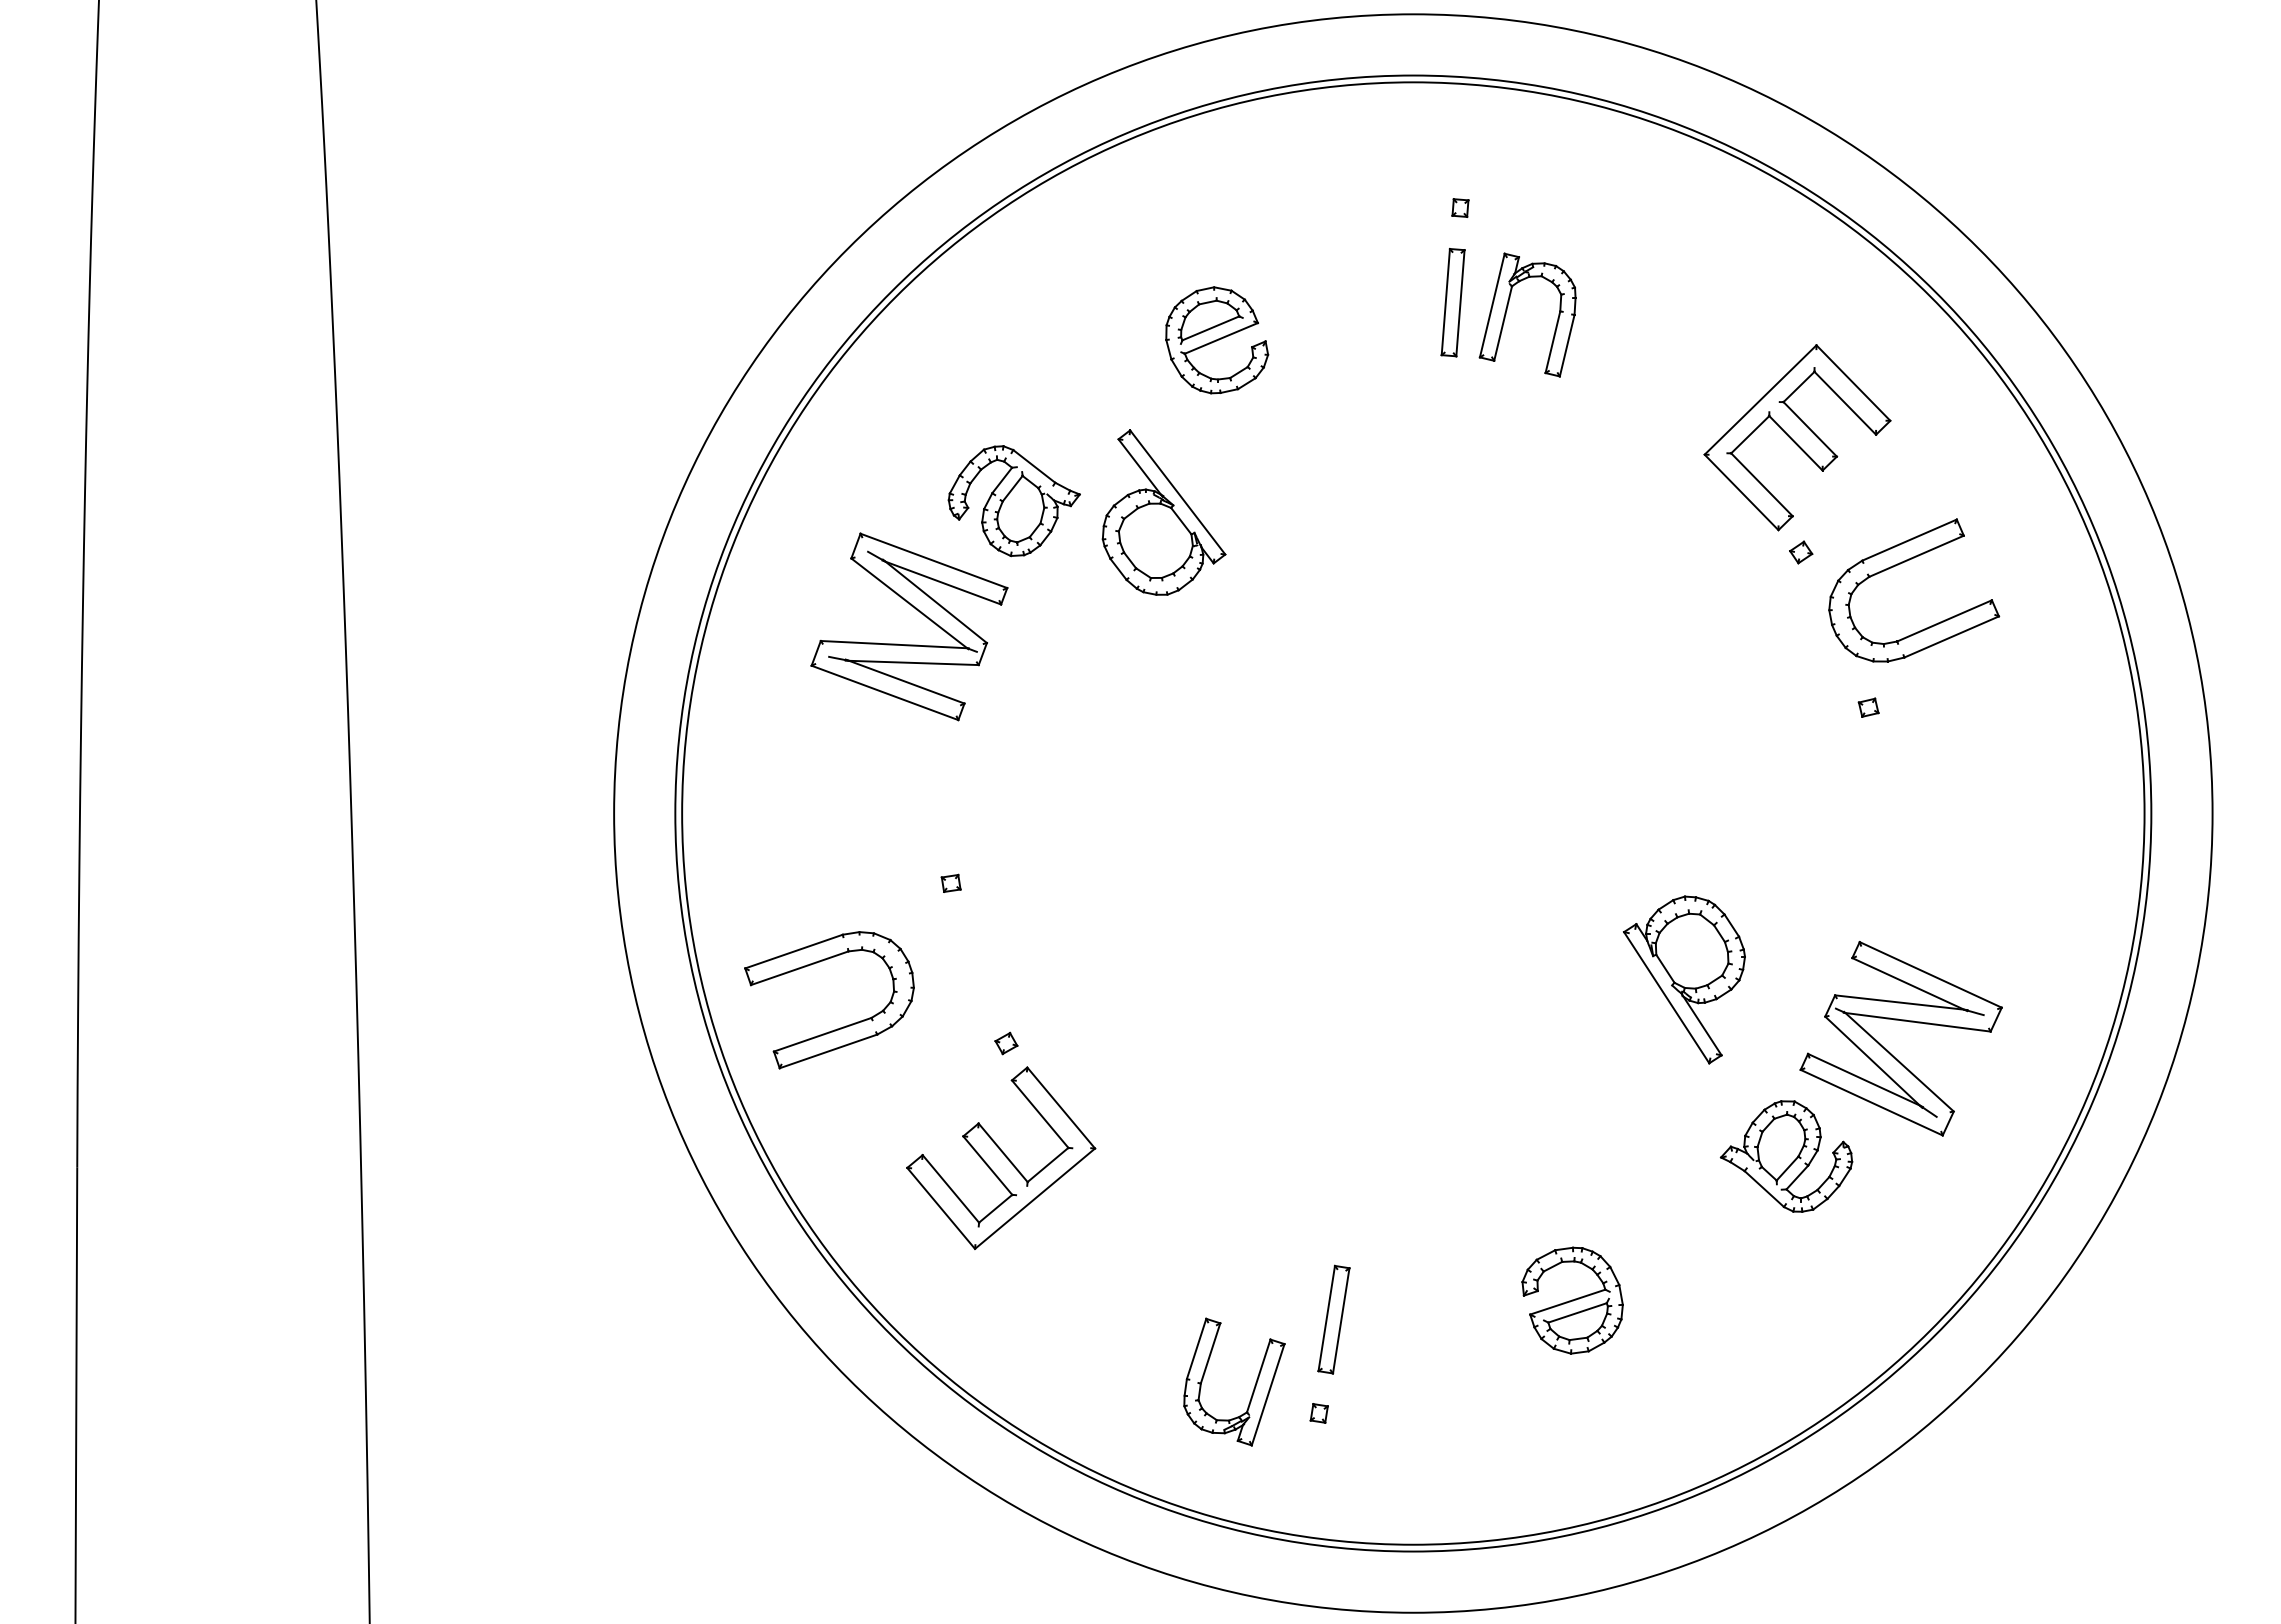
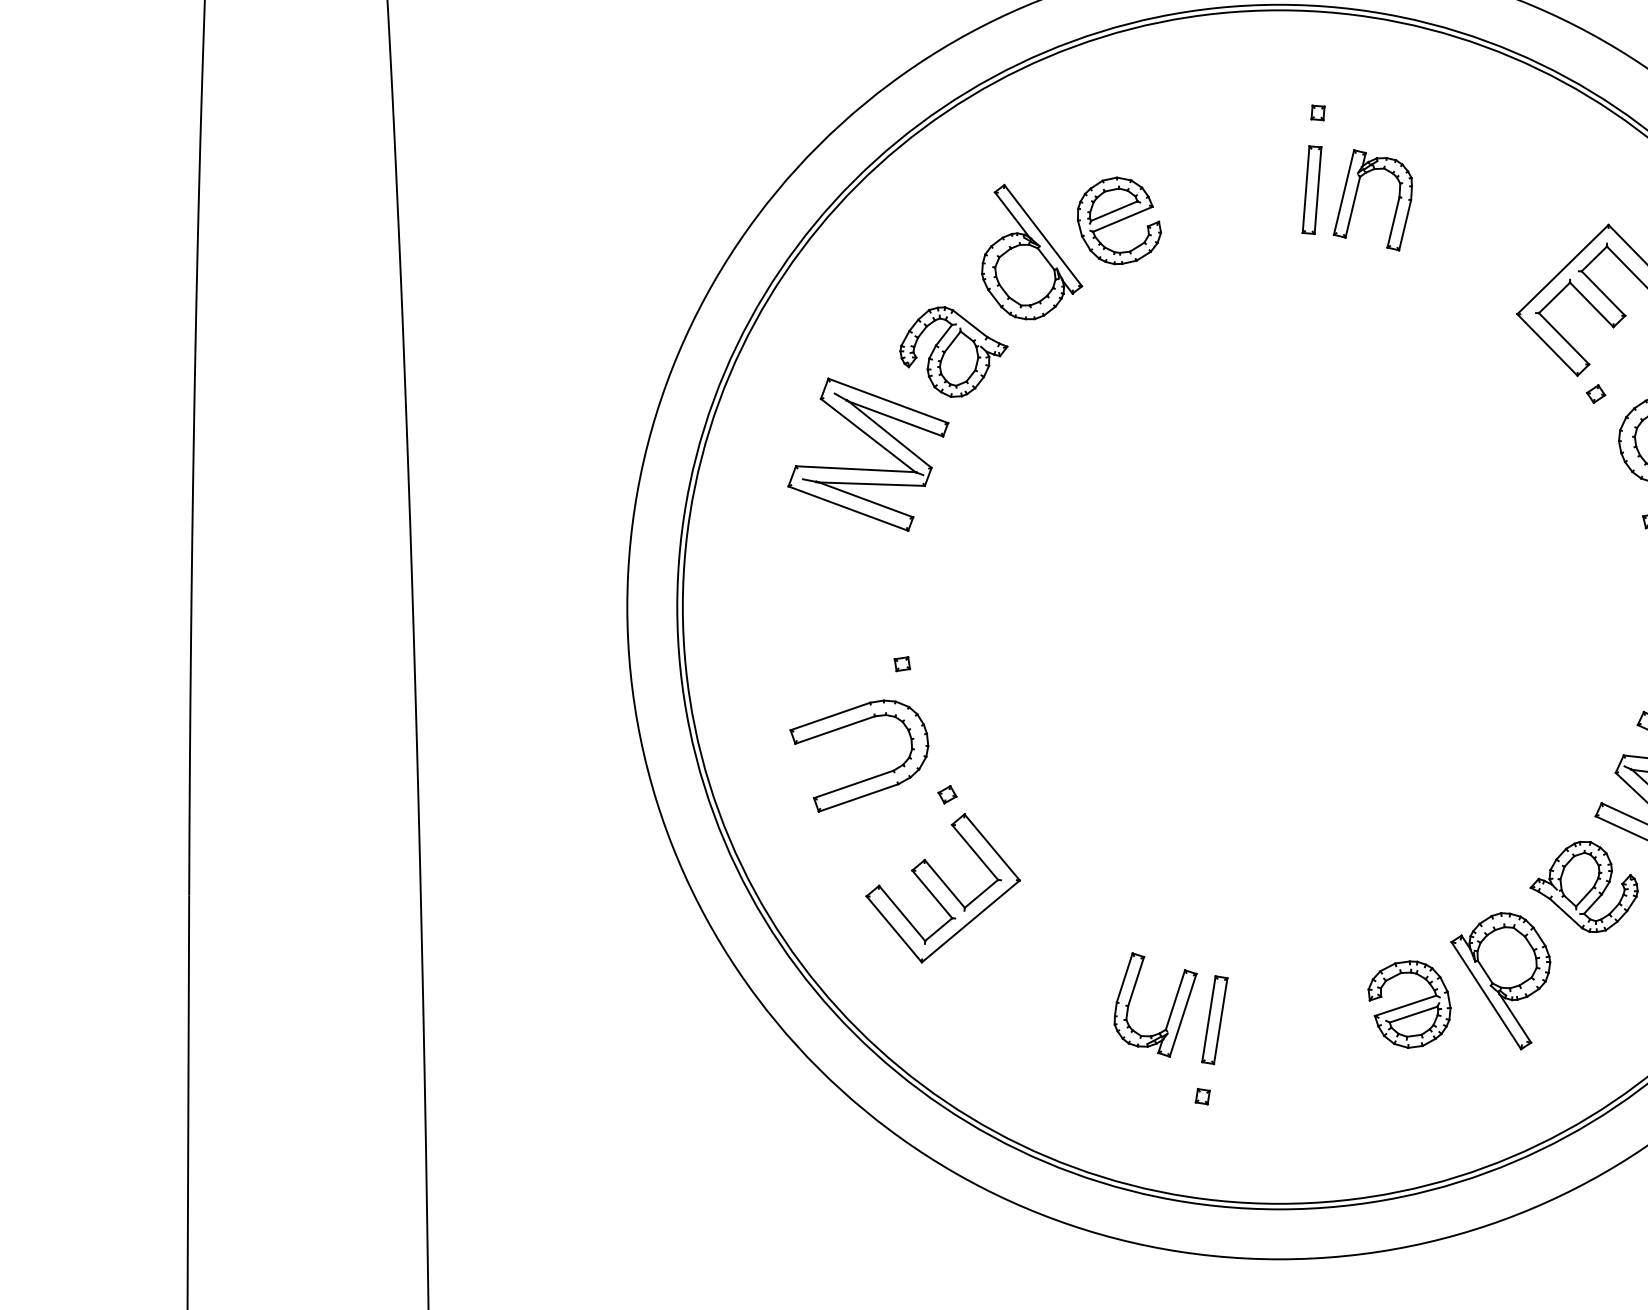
part: (1163, 512) -> (1031, 252), moved
part: (1684, 979) -> (1500, 980), moved
part: (837, 1028) -> (865, 779), moved
part: (1253, 1388) -> (1171, 1010), moved

